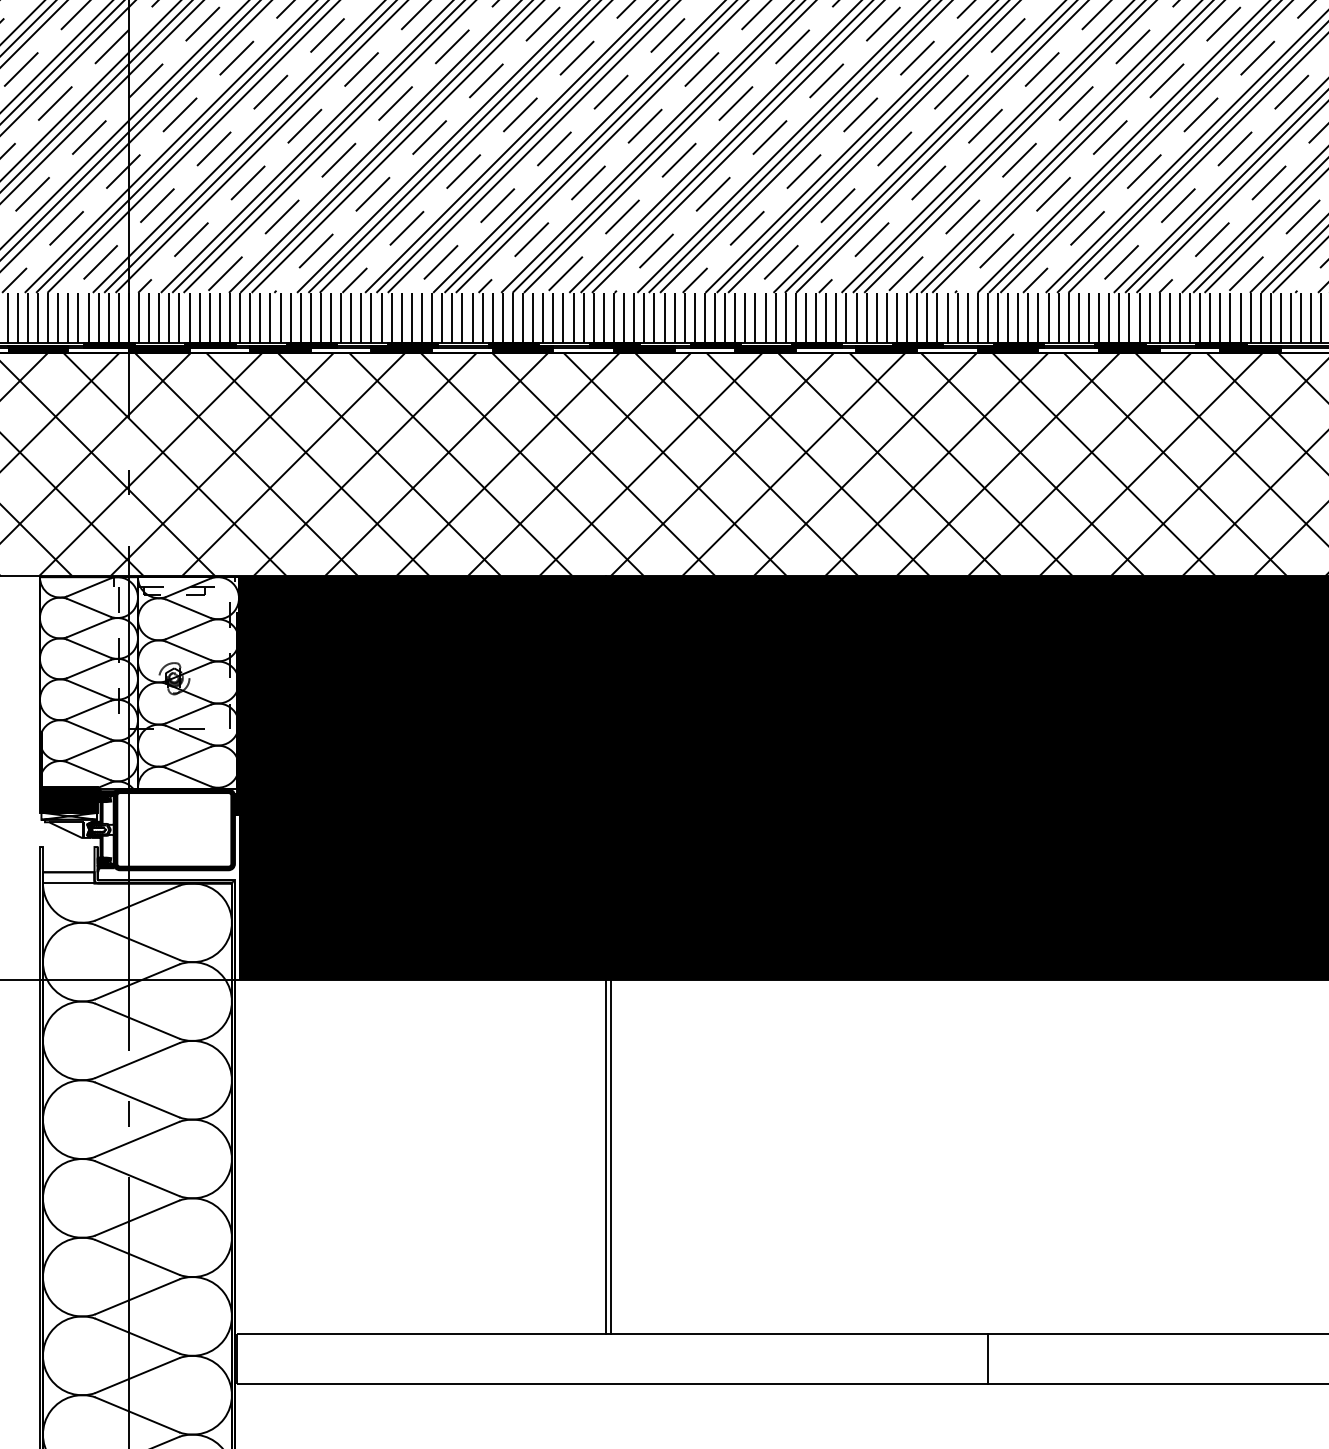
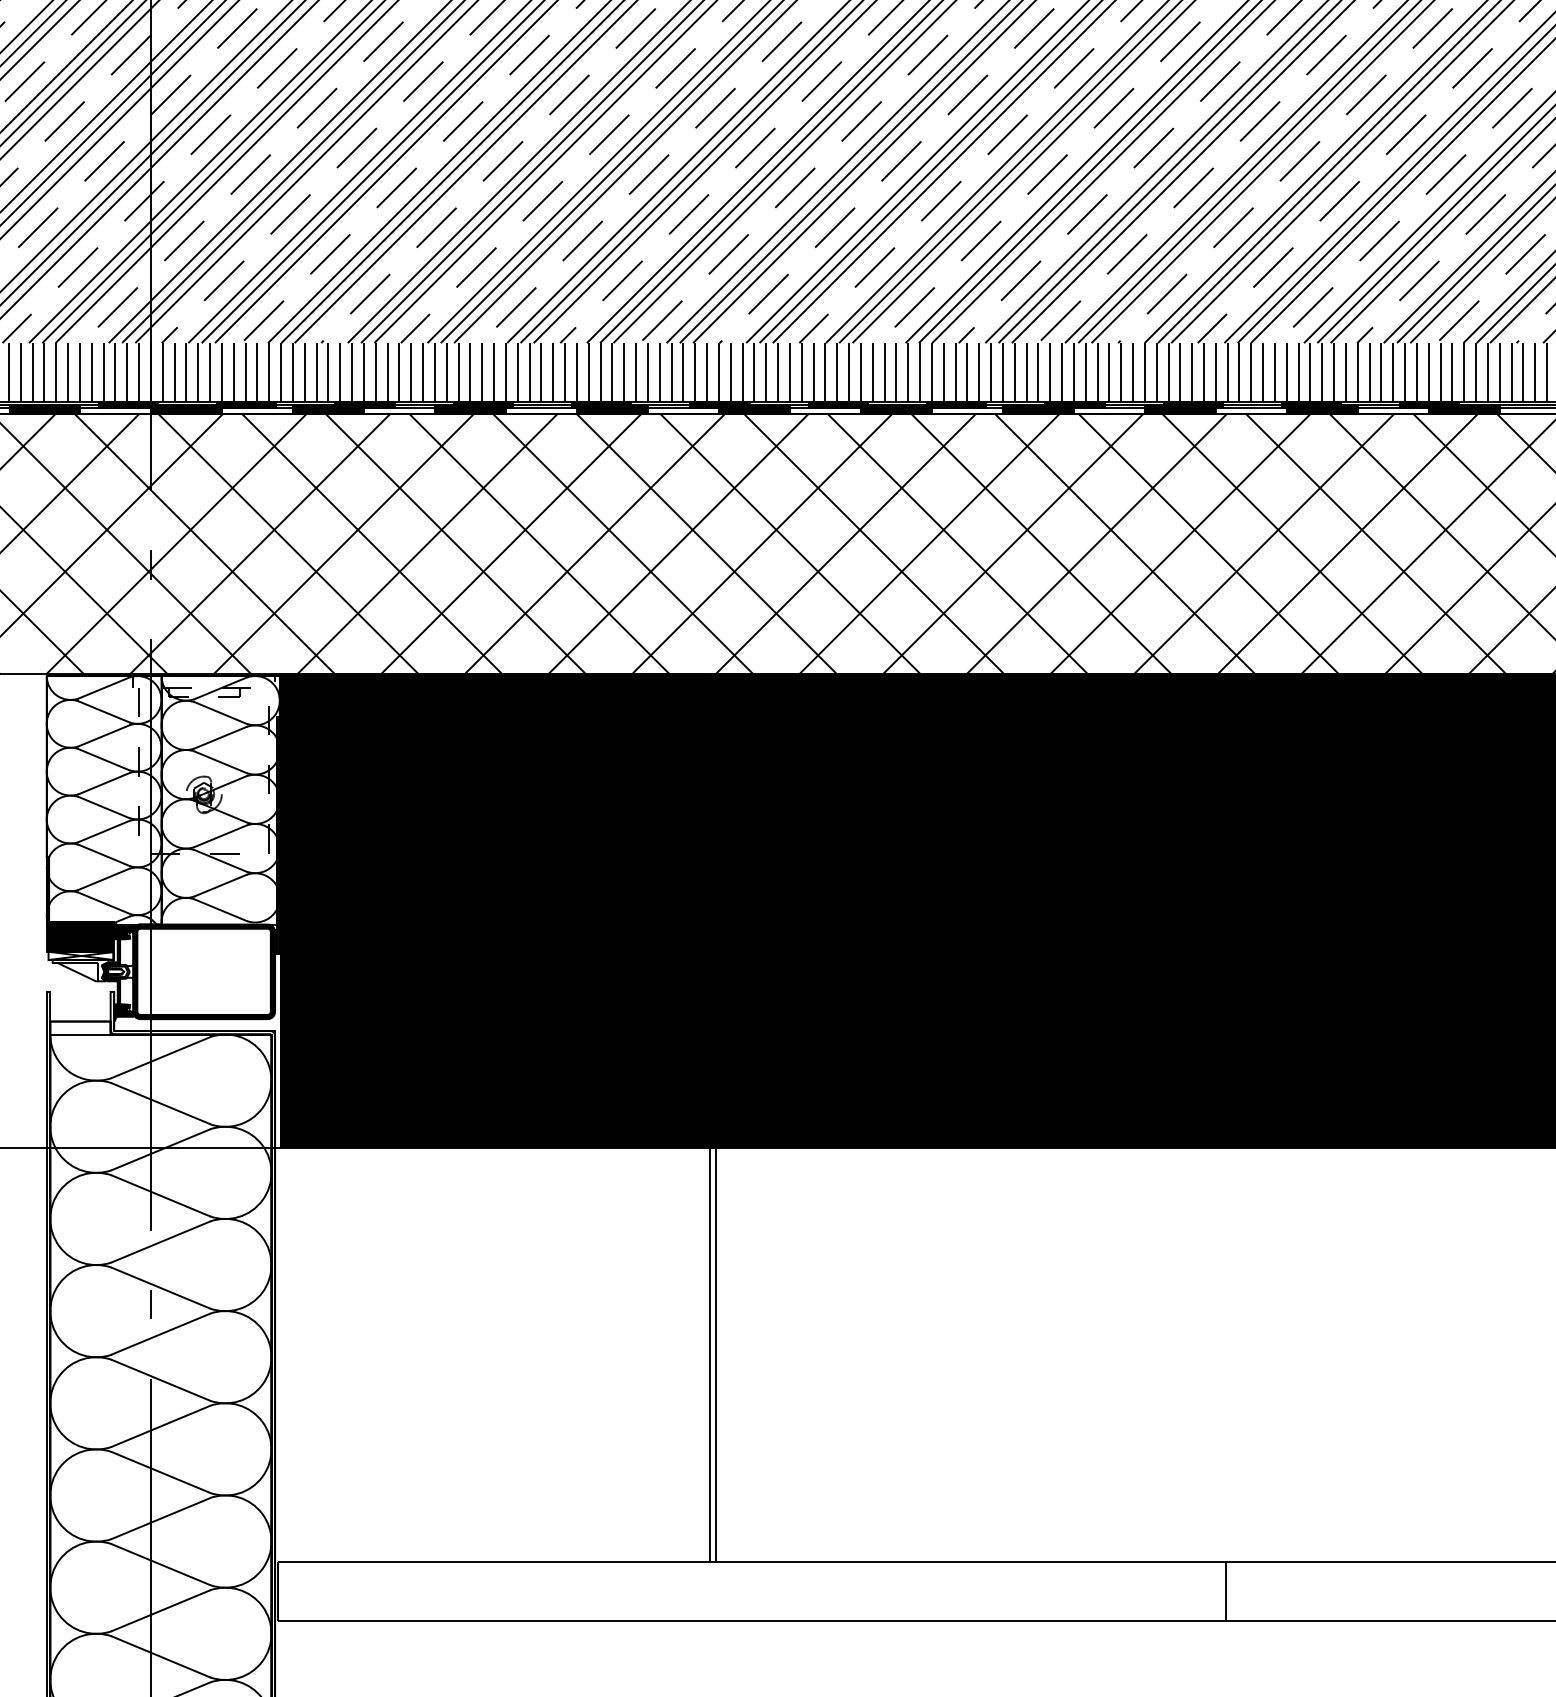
line: (987, 1358) -> (1225, 1590), moved

